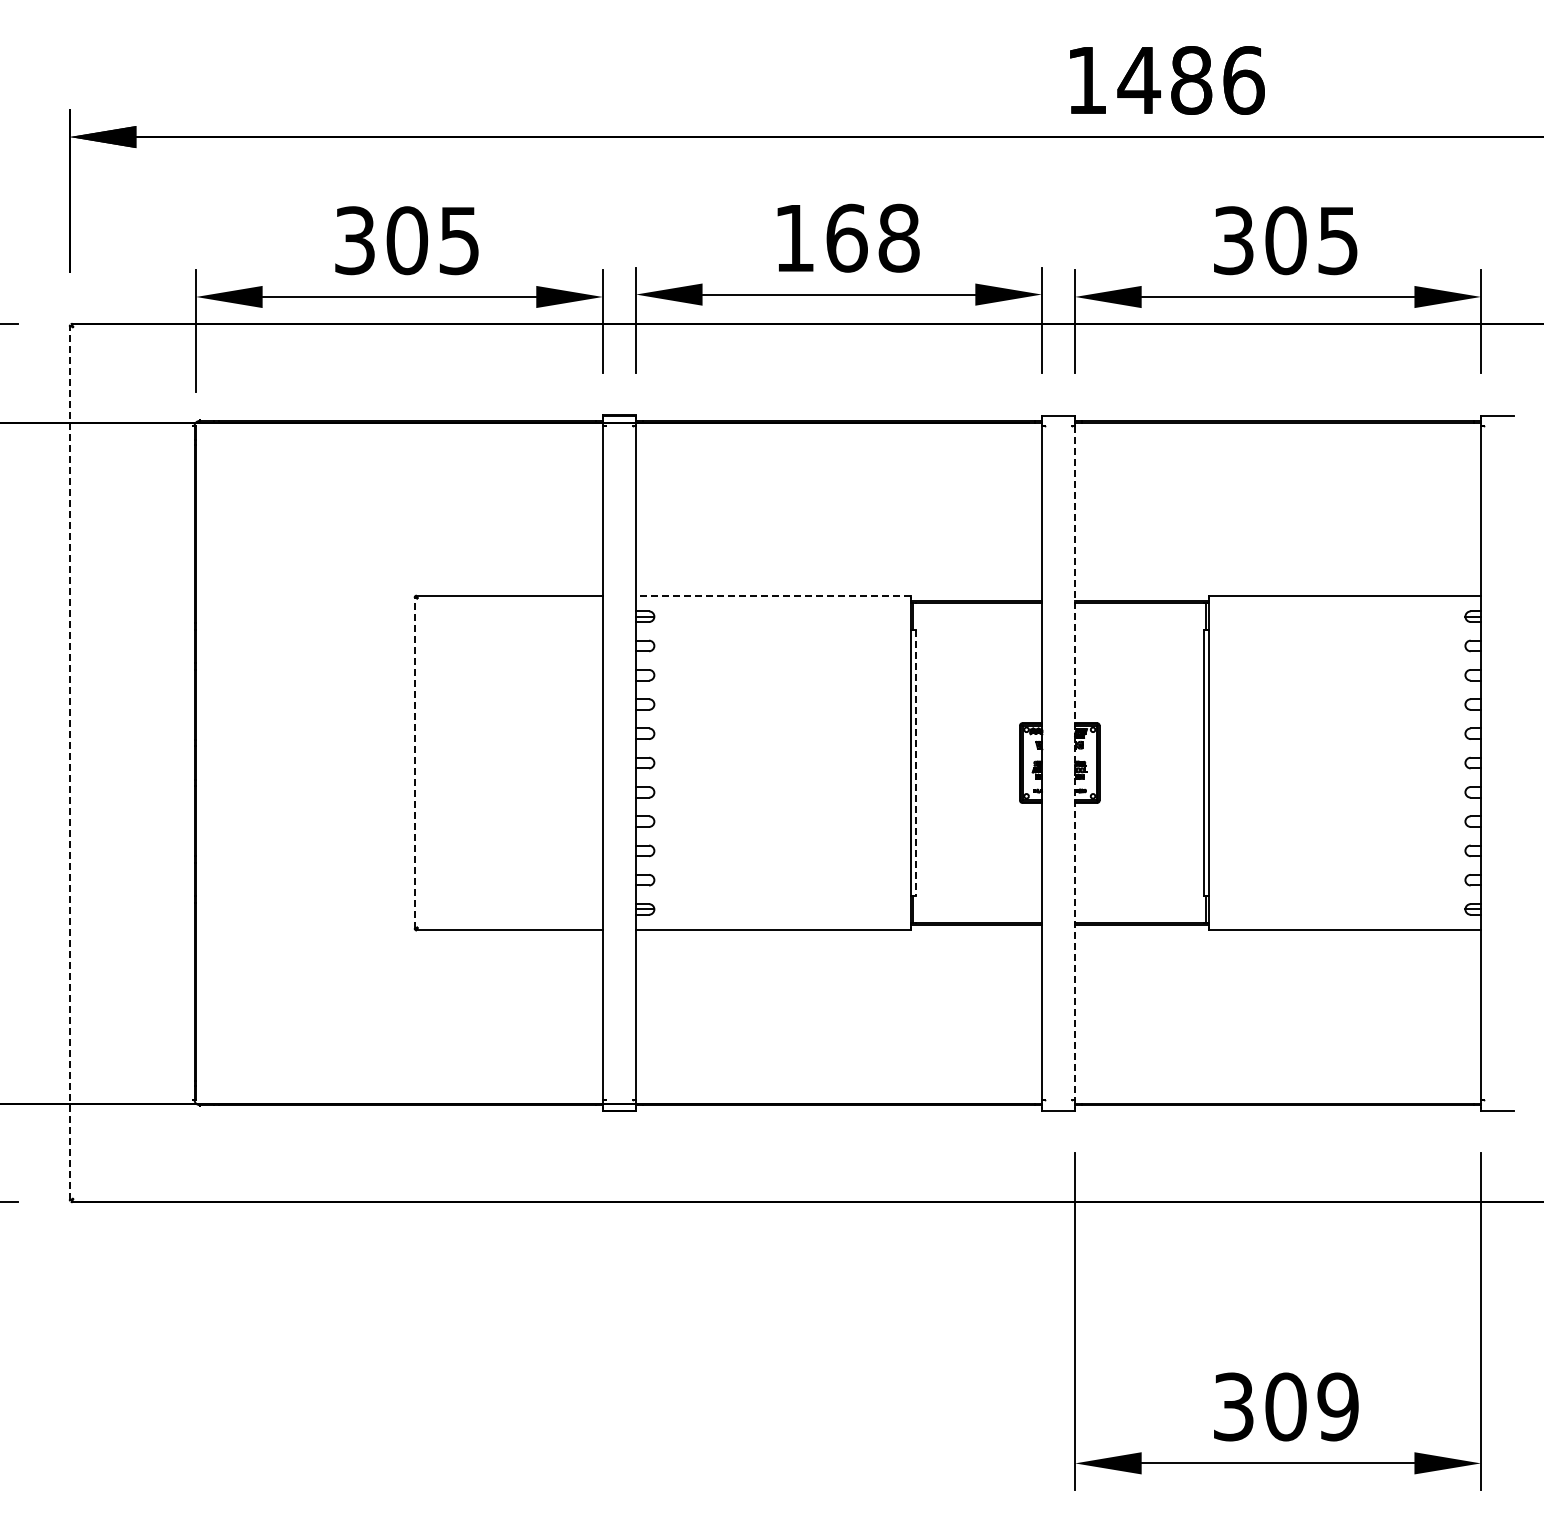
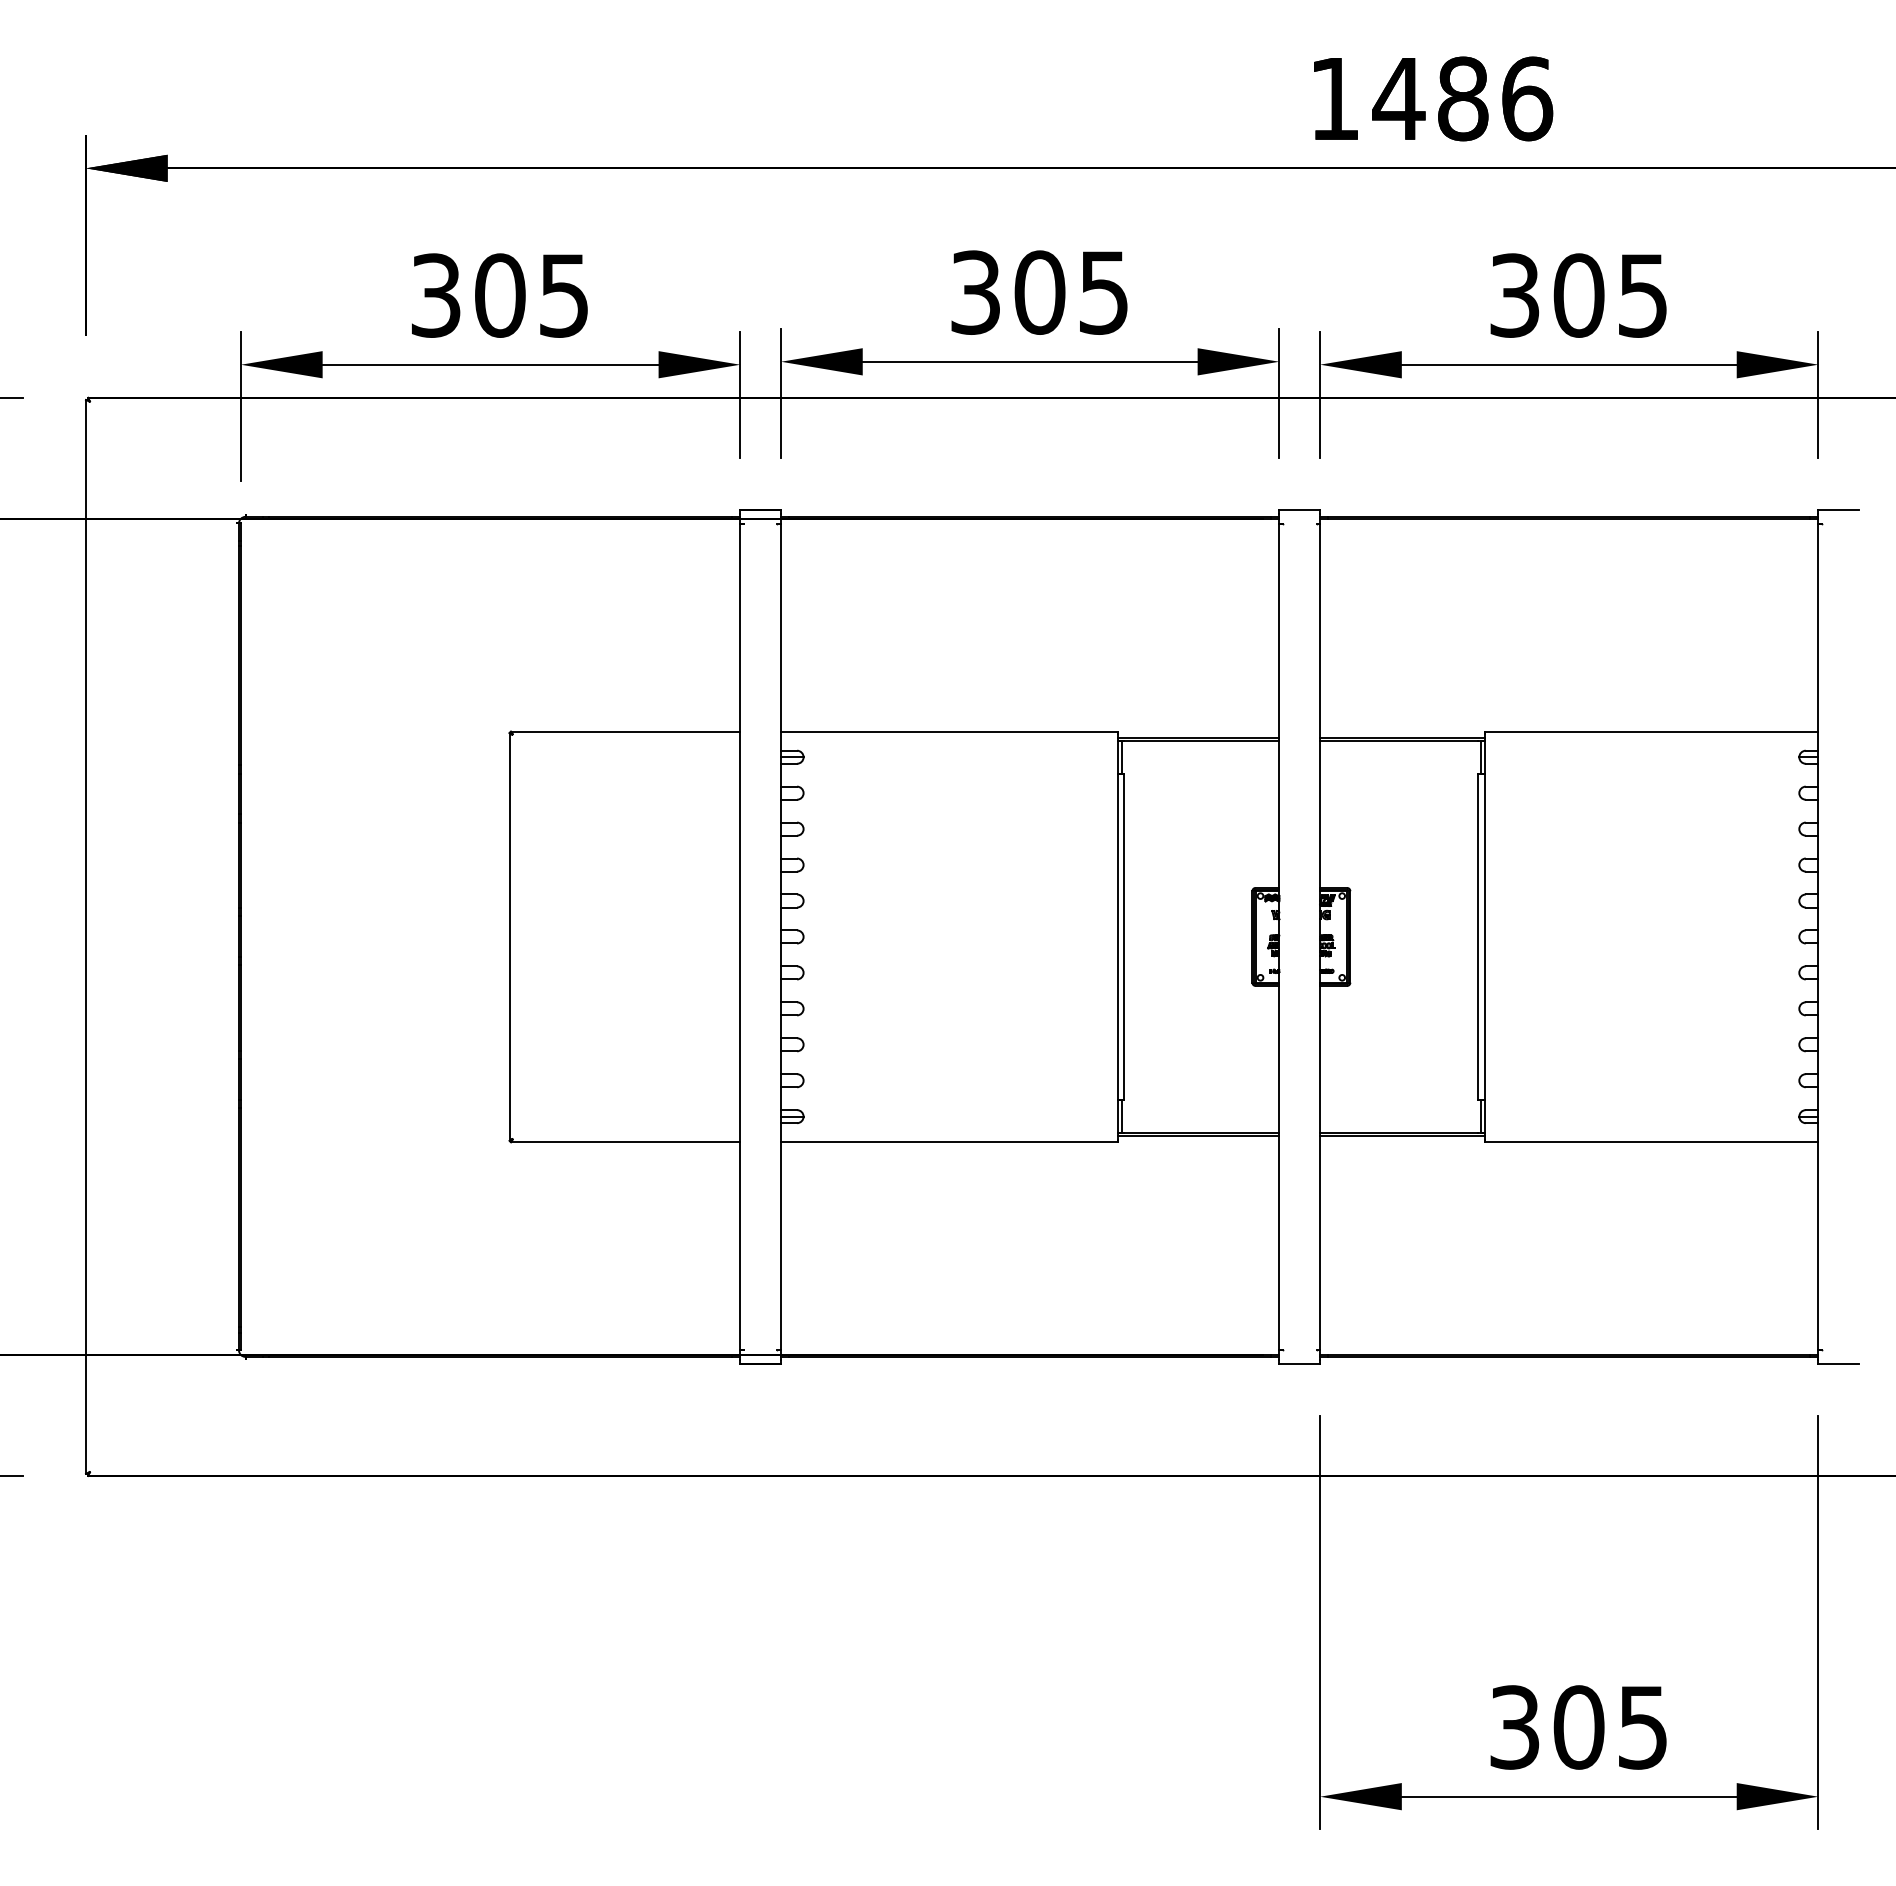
text: (847, 237) -> (1040, 291), 168 -> 305
line: (772, 595) -> (948, 731), dashed -> solid
line: (69, 762) -> (85, 936), dashed -> solid
line: (414, 762) -> (509, 936), dashed -> solid
line: (915, 763) -> (1124, 937), dashed -> solid
line: (1075, 763) -> (1320, 937), dashed -> solid
text: (1337, 1406) -> (1642, 1726), 309 -> 305

